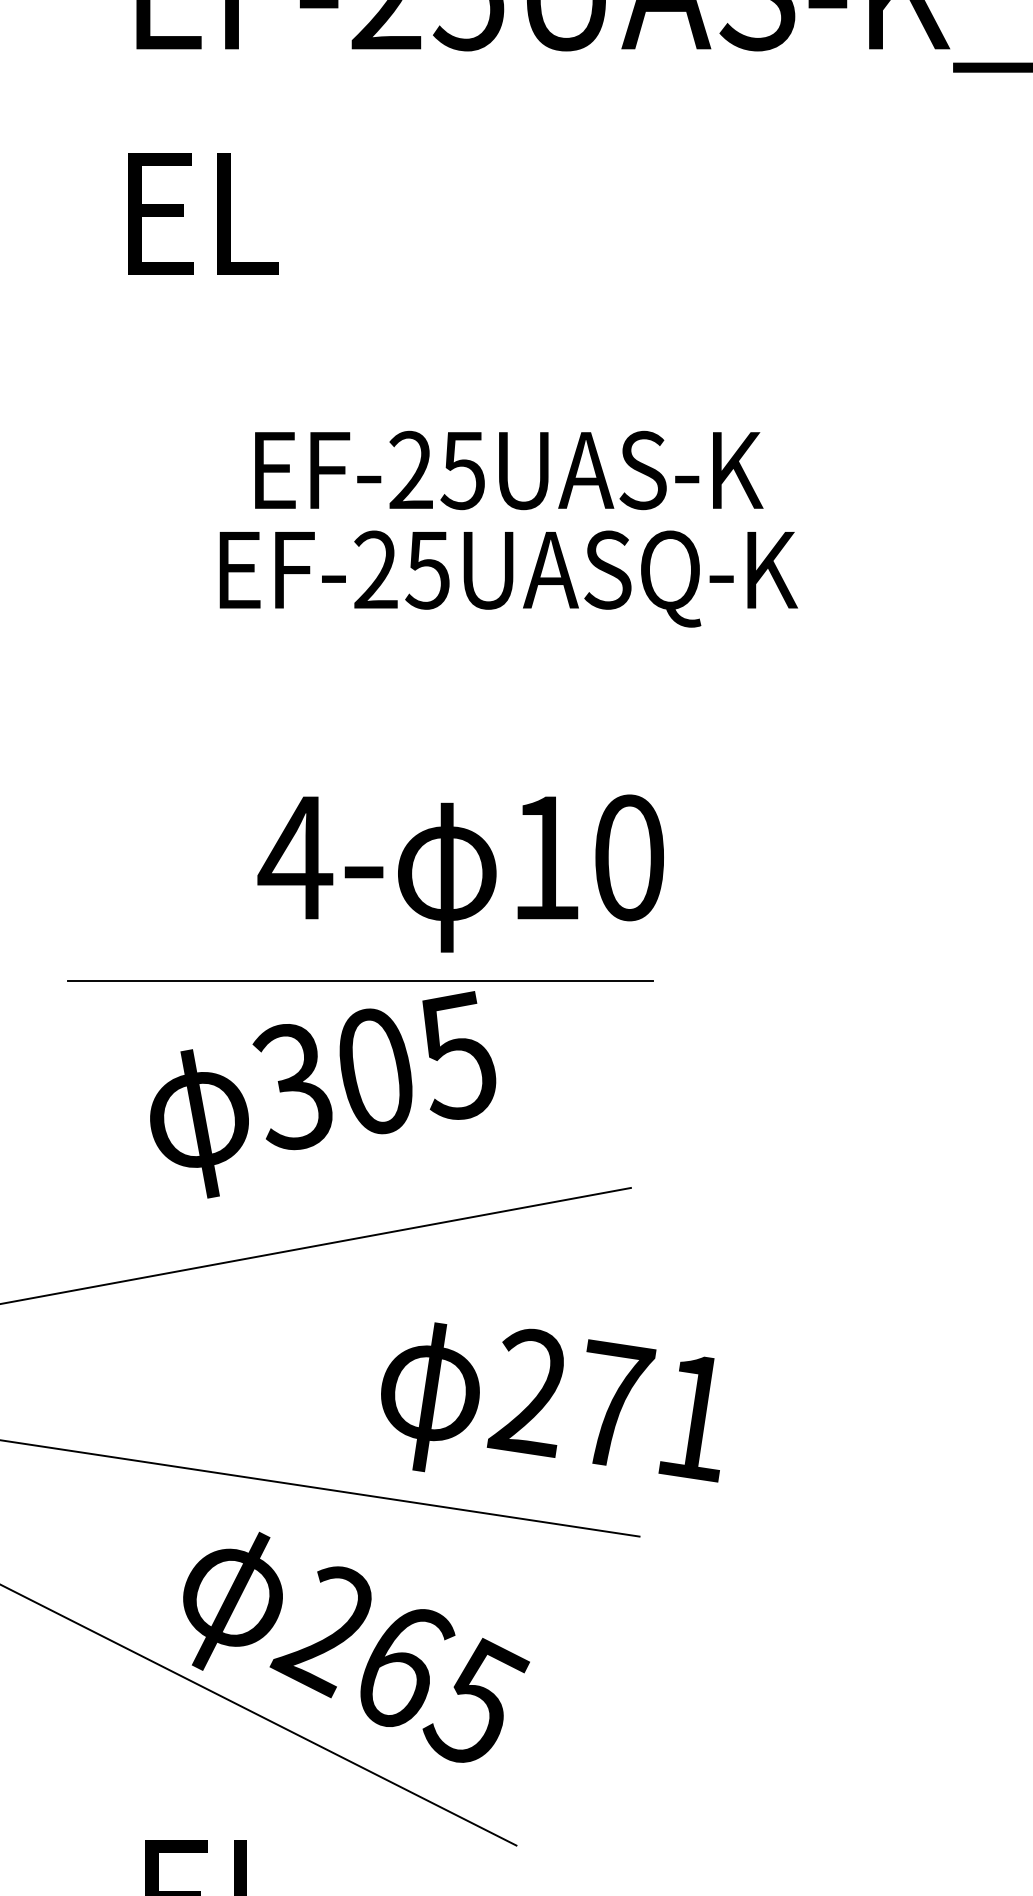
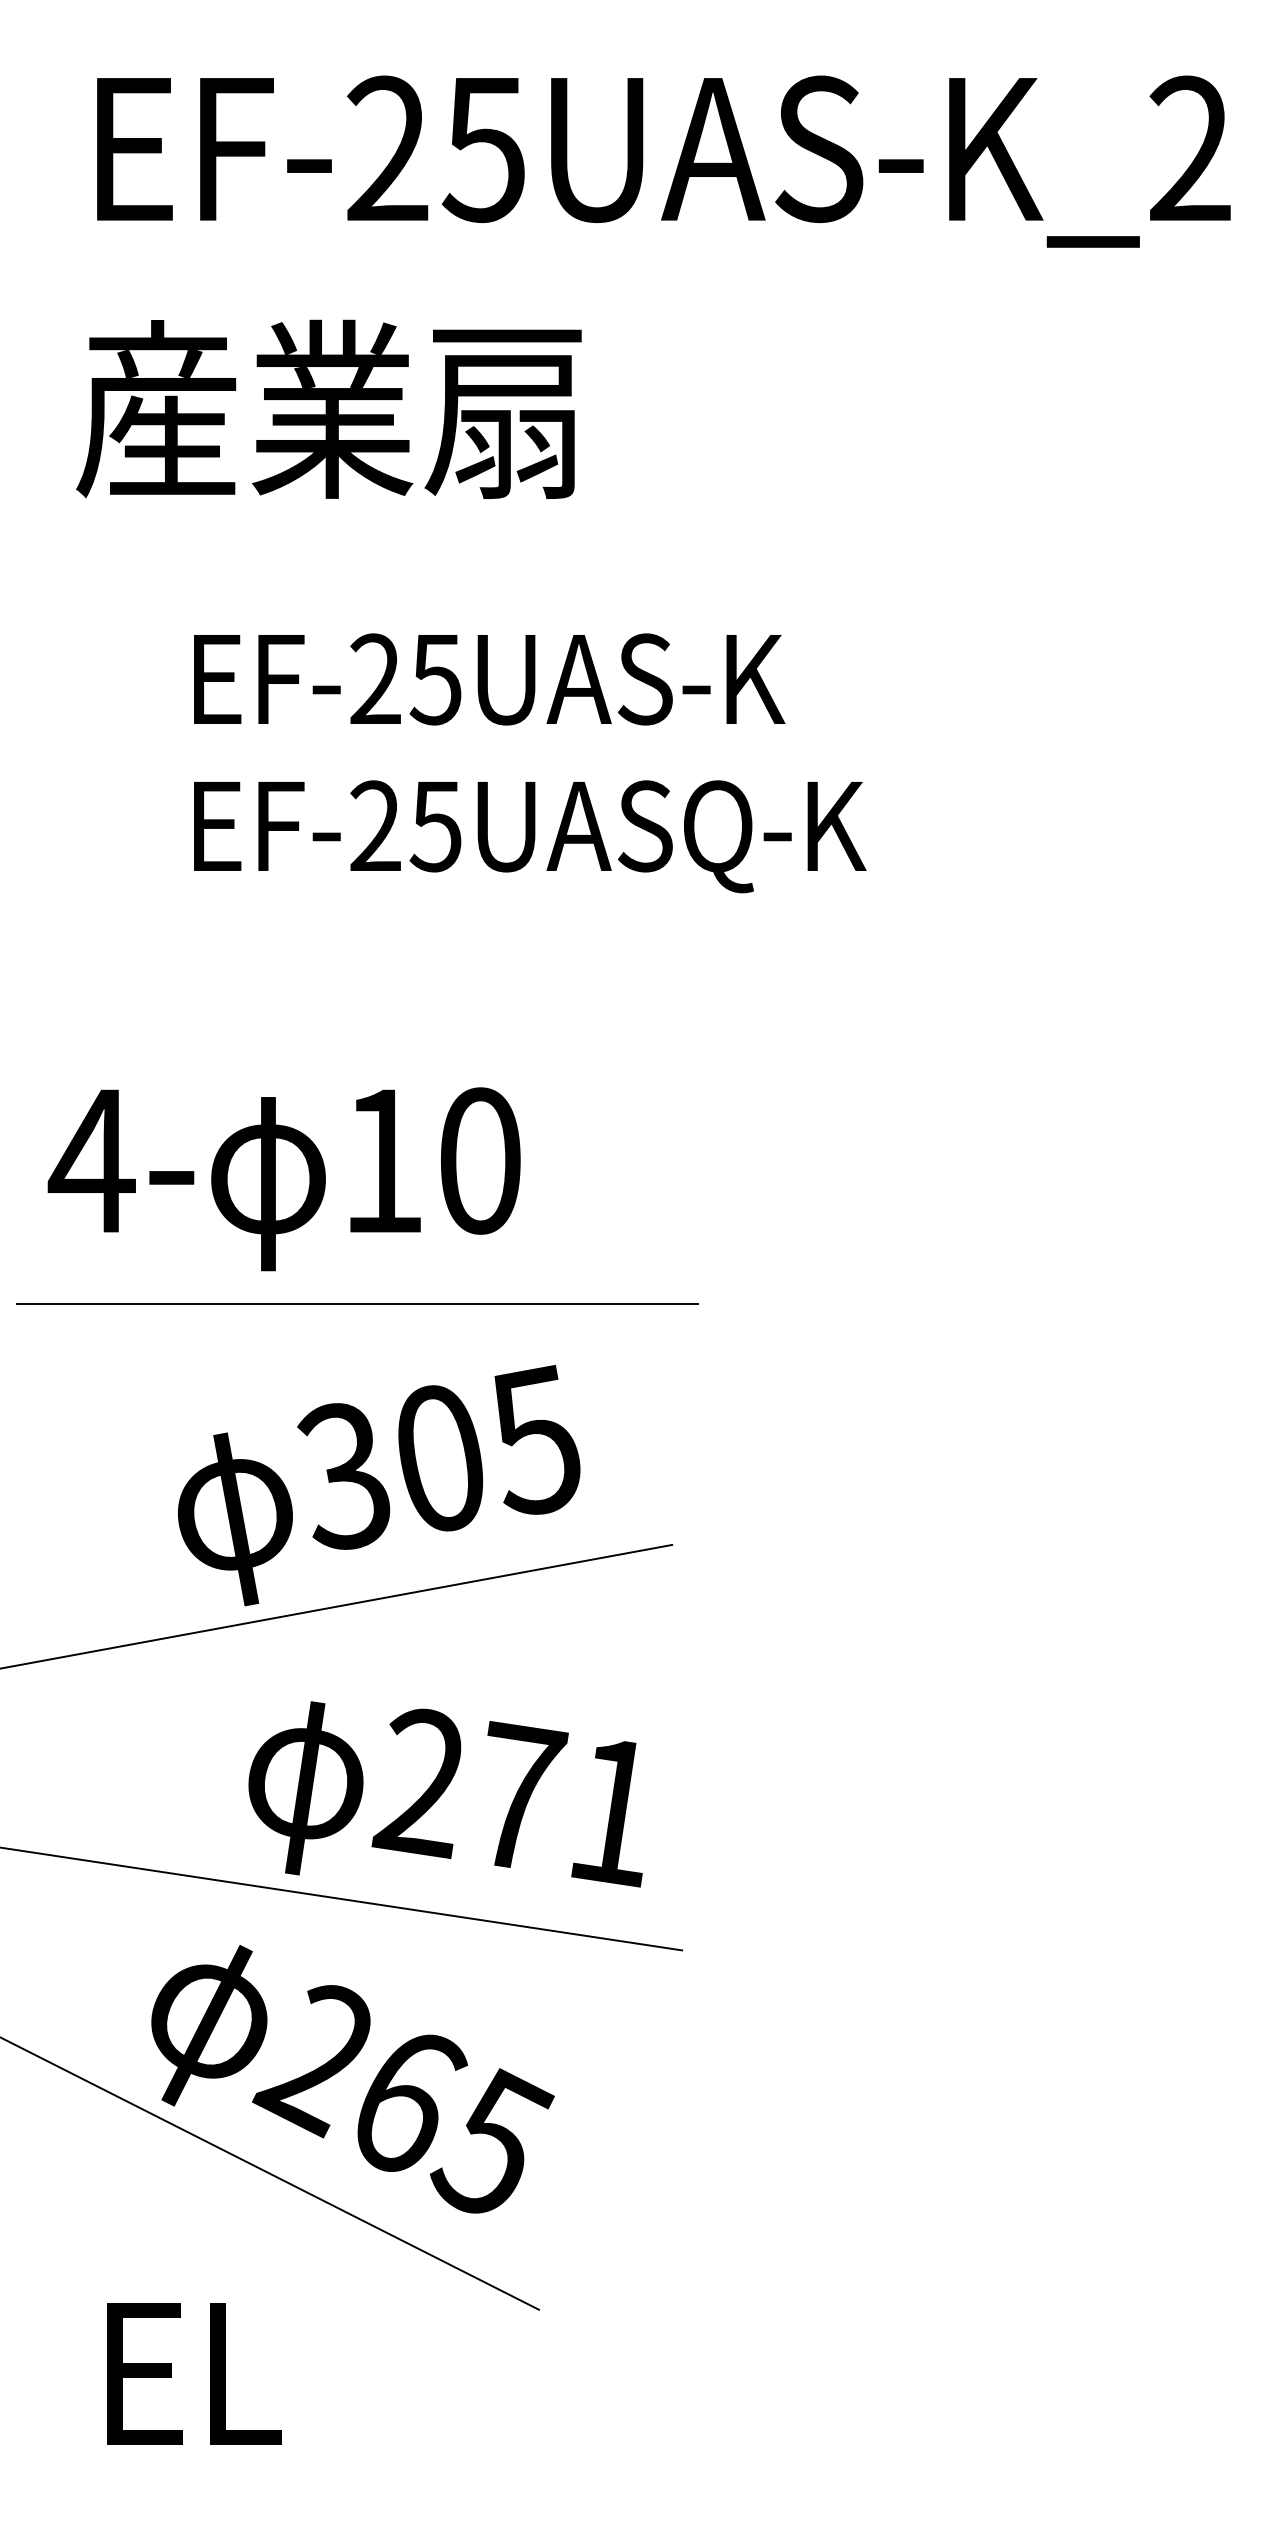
text: (335, 210) -> (328, 408), EL -> 産業扇
text: (509, 470) -> (489, 679), moved
text: (460, 873) -> (283, 1179), moved
text: (323, 1094) -> (379, 1485), moved
text: (550, 1402) -> (445, 1794), moved

